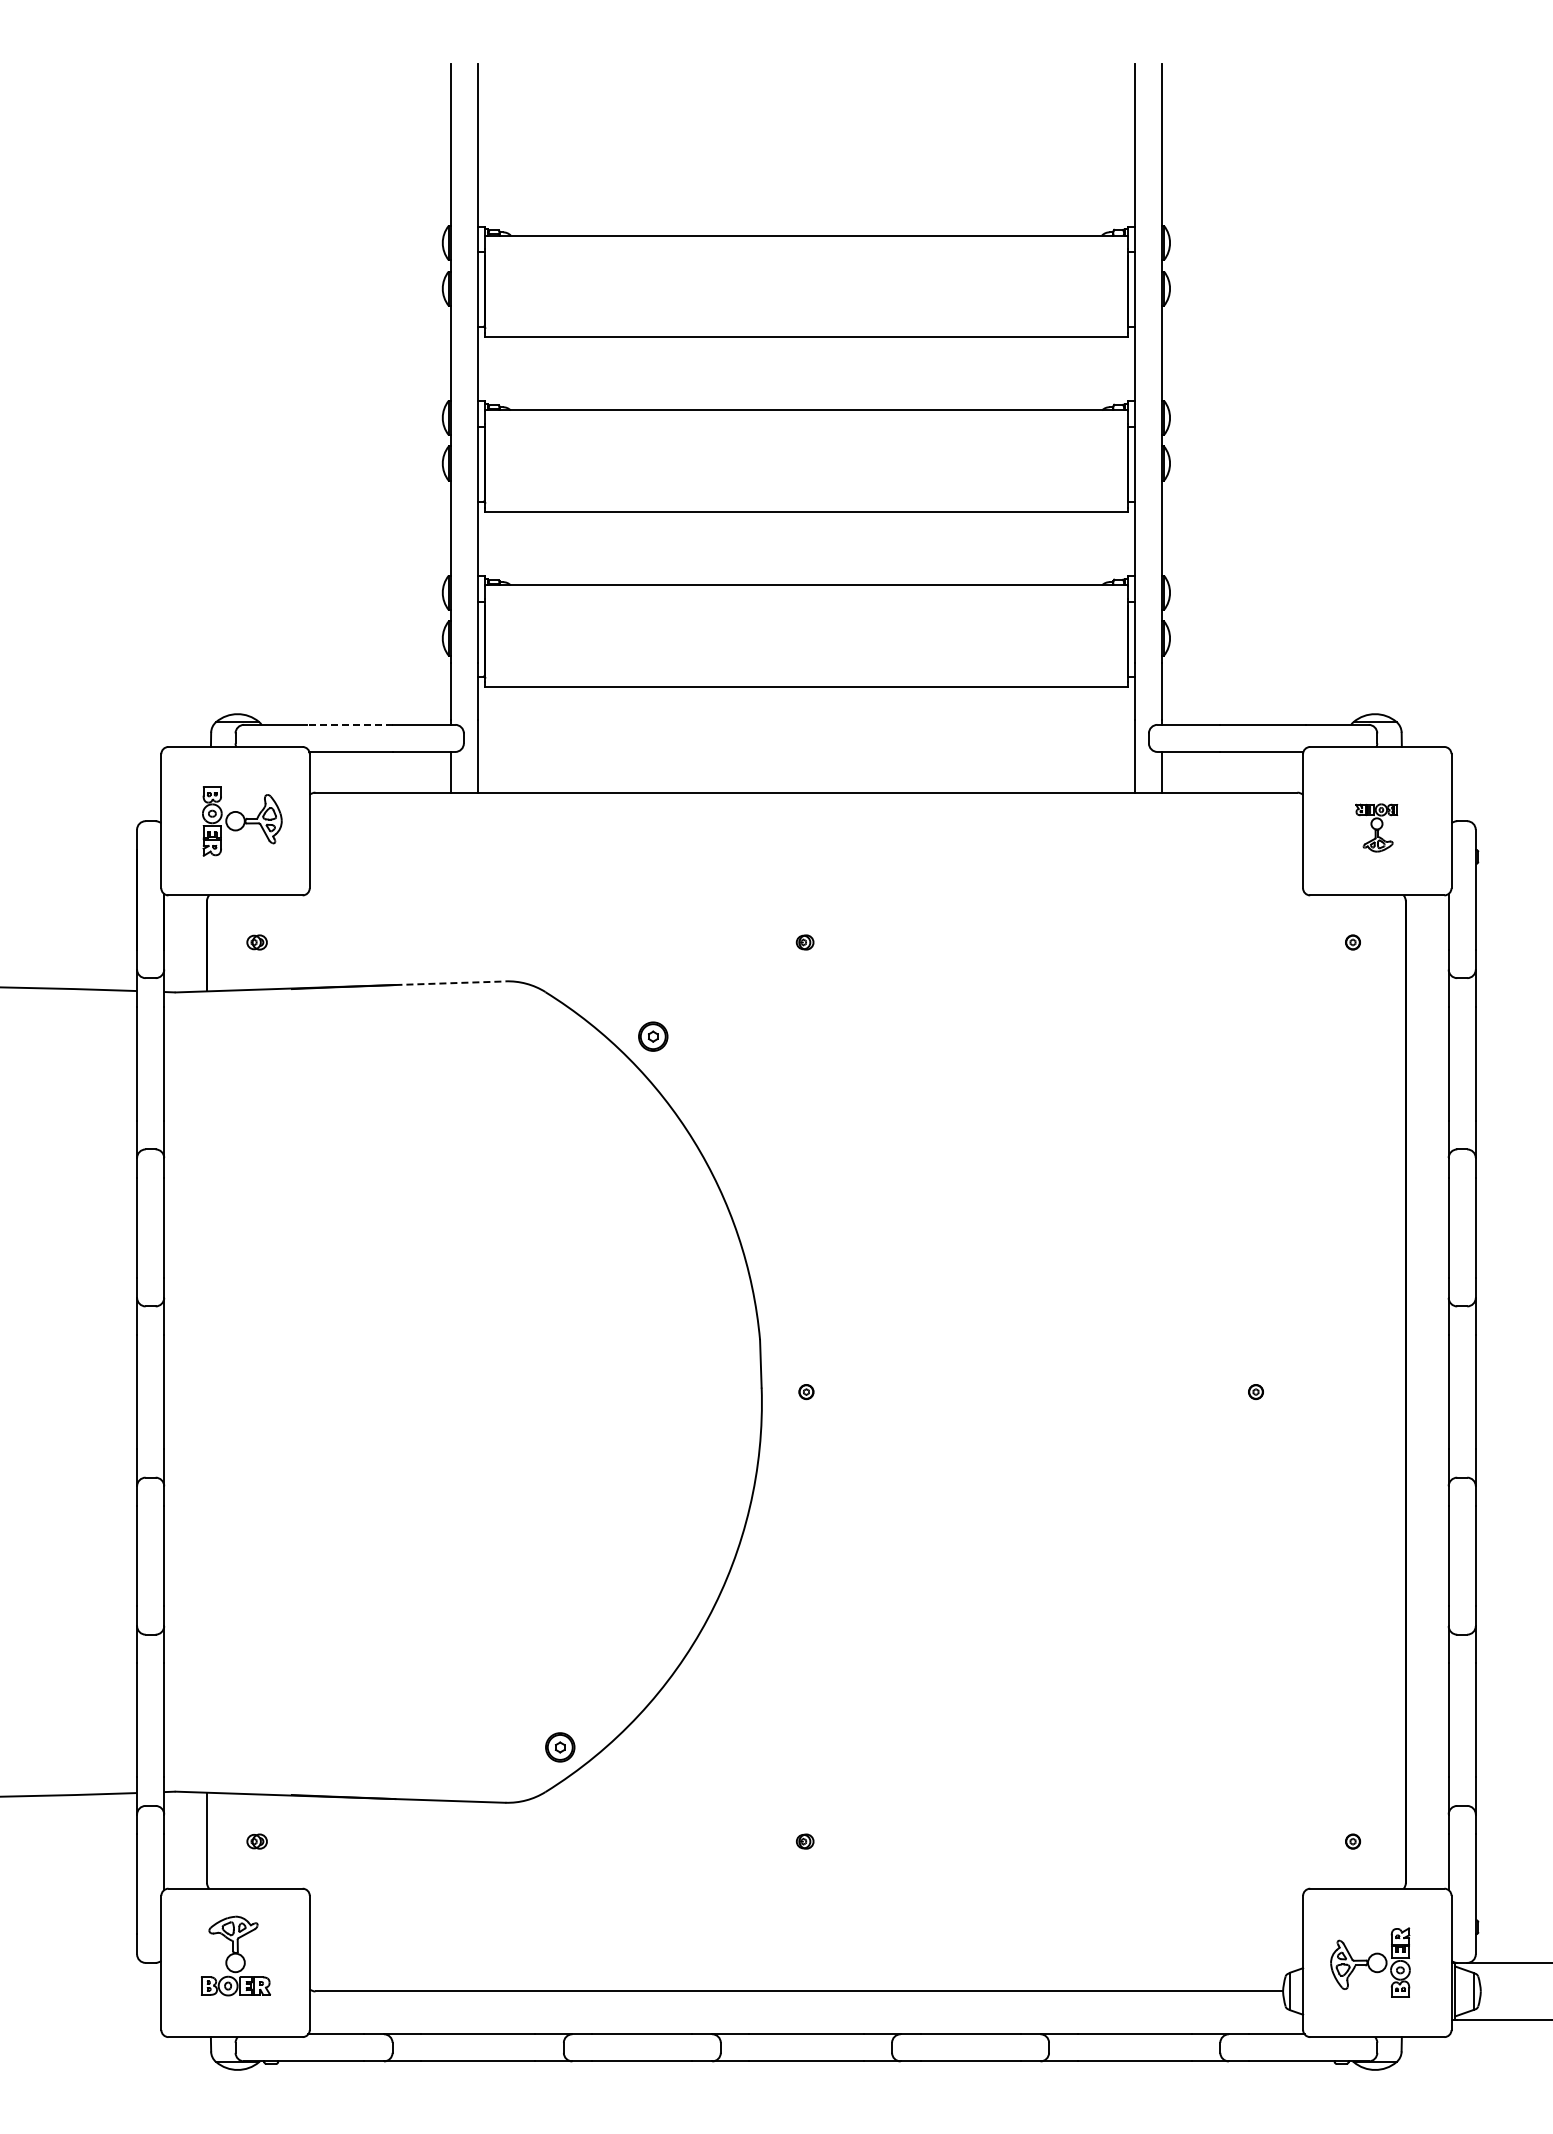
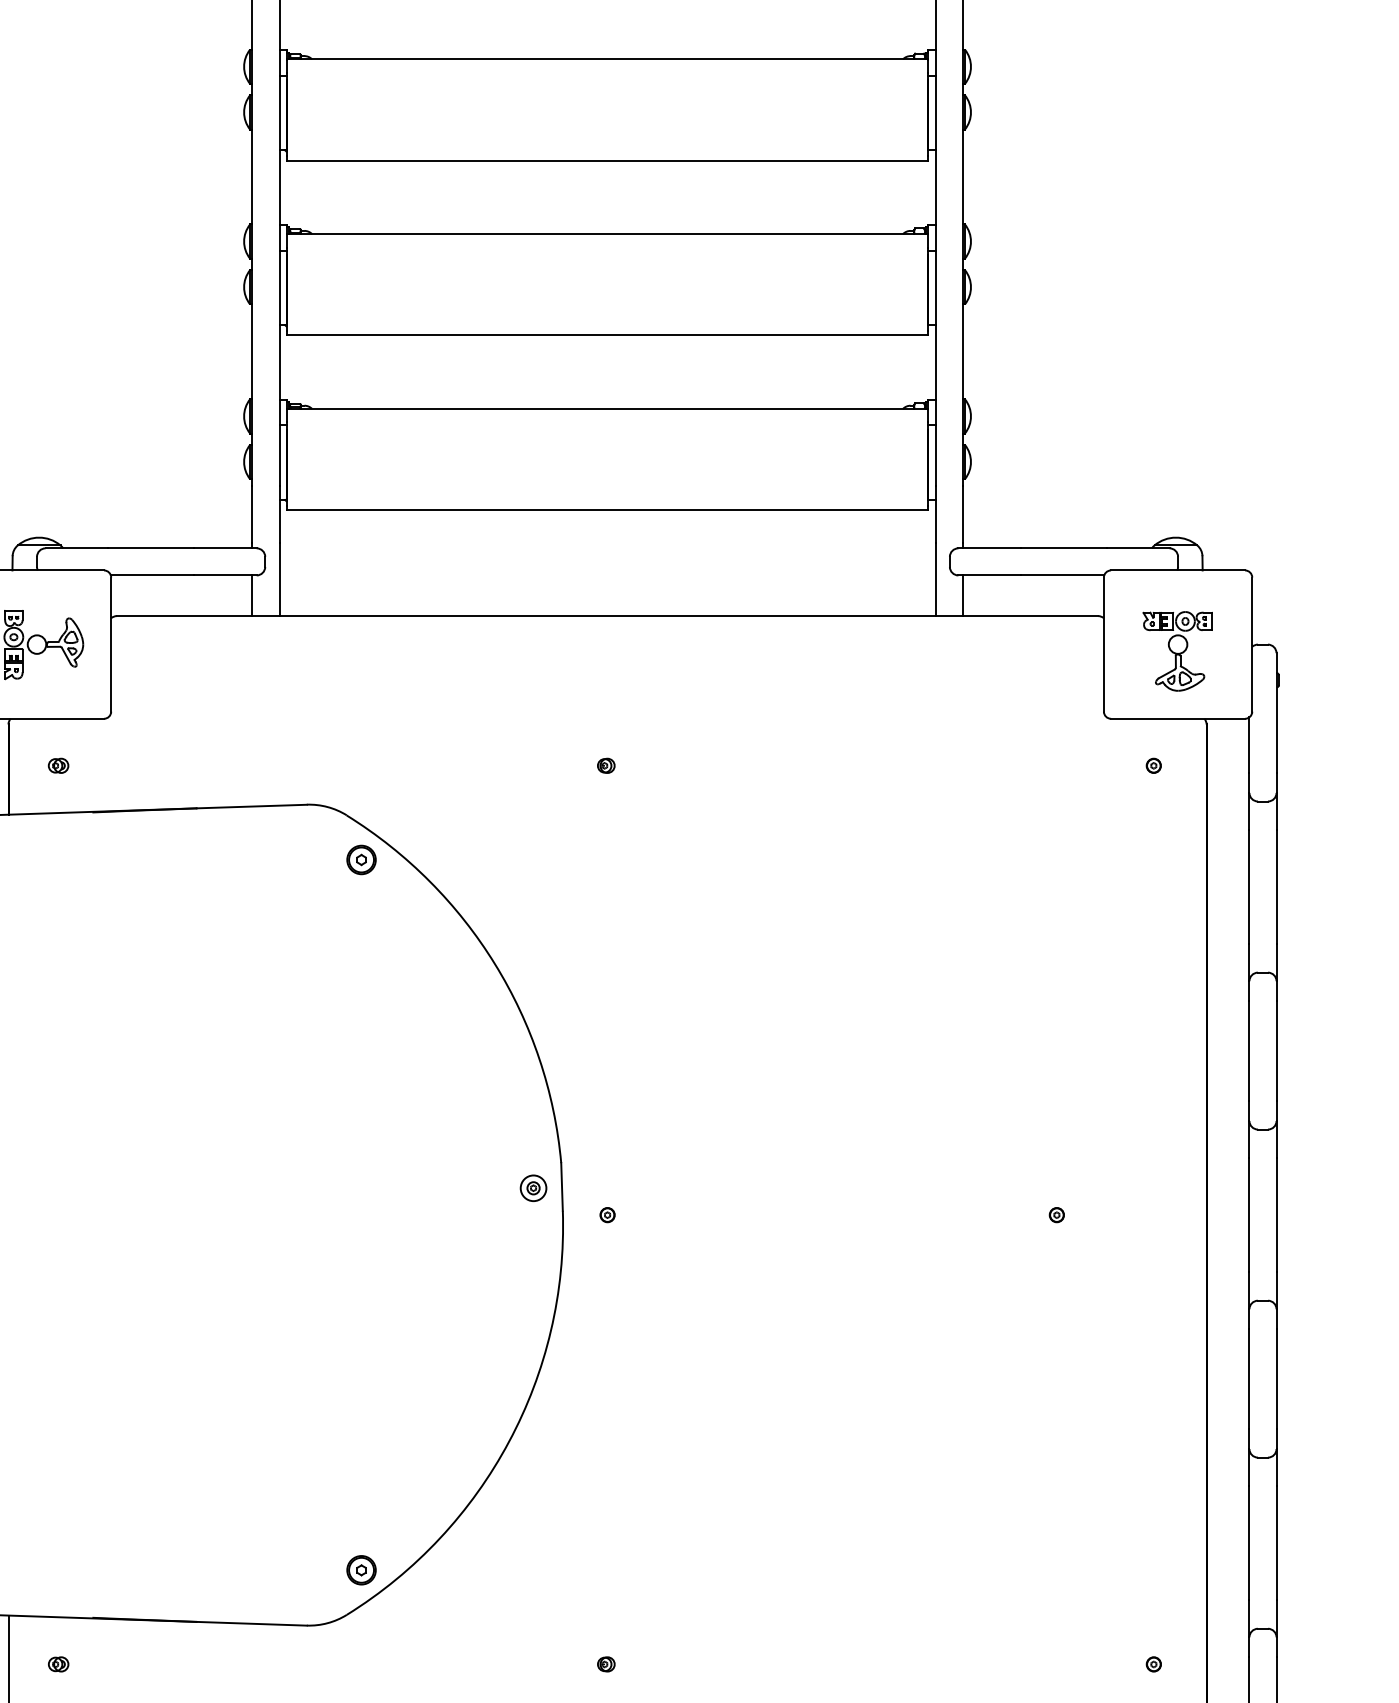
line: (349, 724) -> (150, 547), dashed -> solid
part: (1376, 827) -> (1177, 650), size x1.67
line: (450, 983) -> (251, 806), dashed -> solid
part: (653, 1036) -> (361, 859), moved
part: (732, 1364) -> (533, 1187), added

